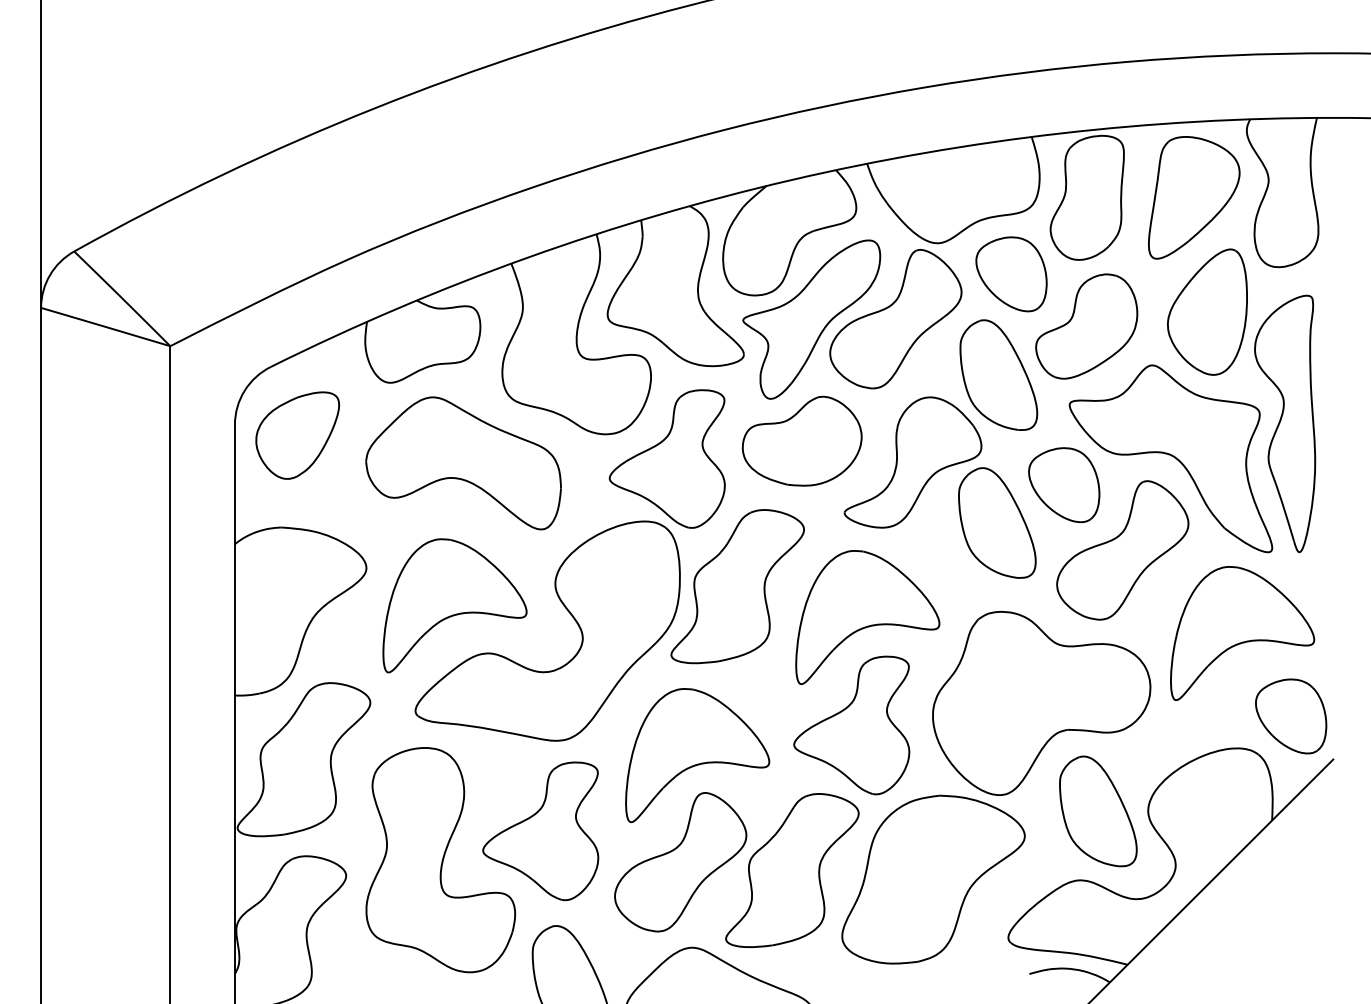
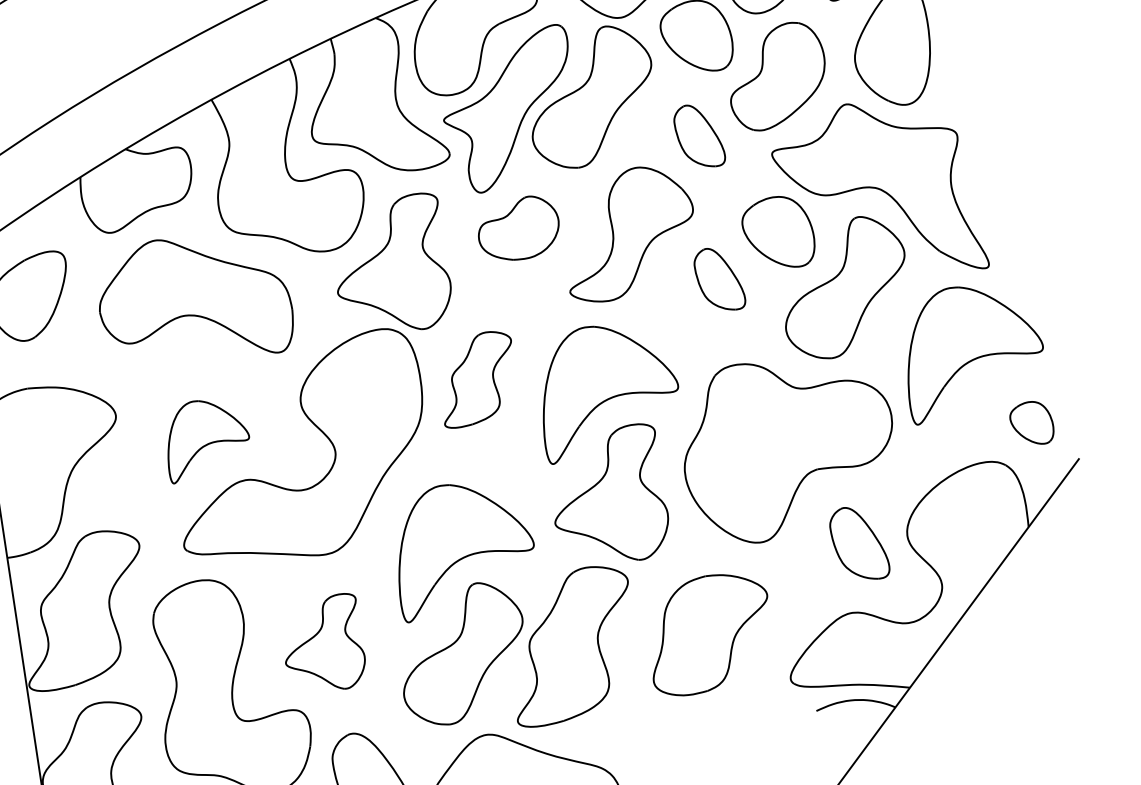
part: (998, 374) -> (698, 135), size x0.6
part: (1285, 423) -> (983, 141), removed
part: (801, 440) -> (517, 228), size x0.7
part: (997, 522) -> (719, 279), size x0.6
part: (737, 586) -> (477, 378), size x0.6
part: (454, 605) -> (206, 438), size x0.6
part: (1291, 716) -> (1032, 423), size x0.6
part: (1098, 811) -> (859, 543), size x0.7
part: (540, 831) -> (322, 644), size x0.7
part: (933, 879) -> (709, 633), size x0.7

